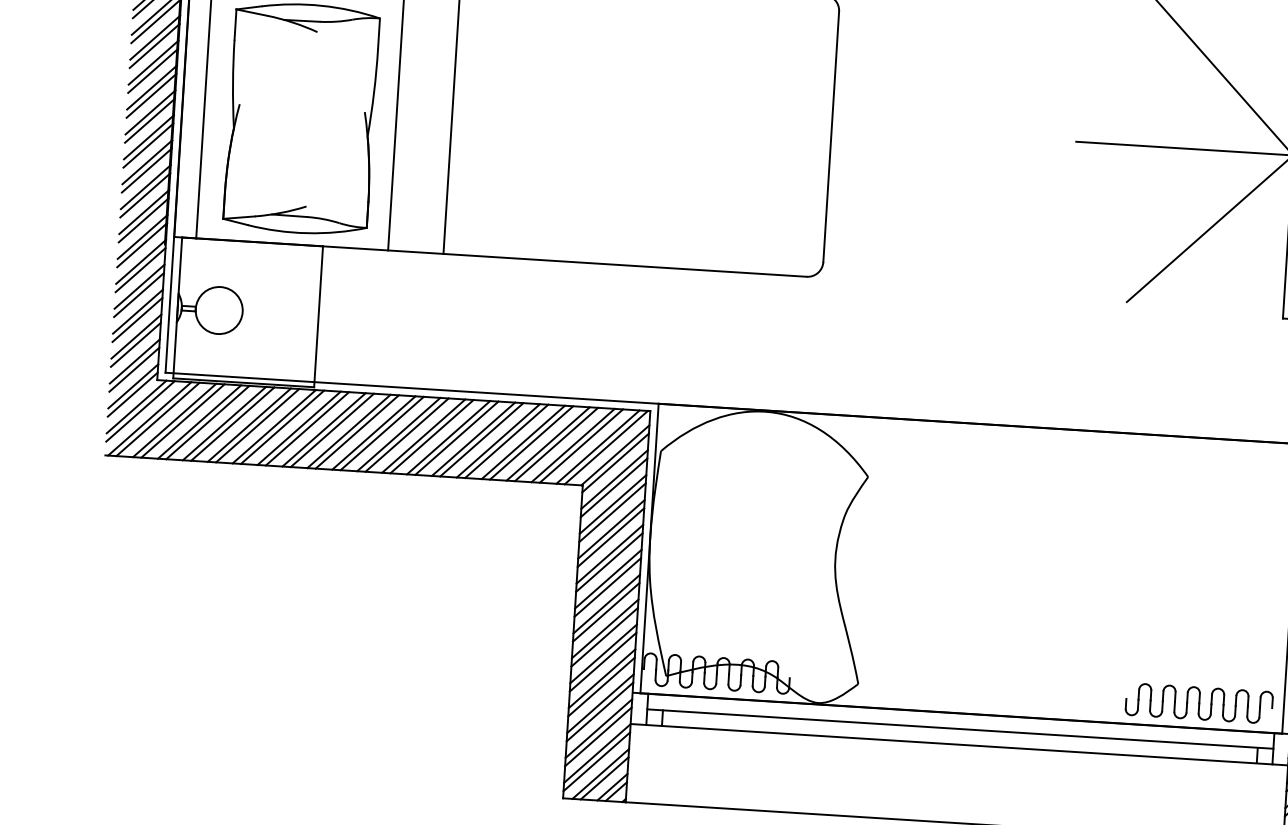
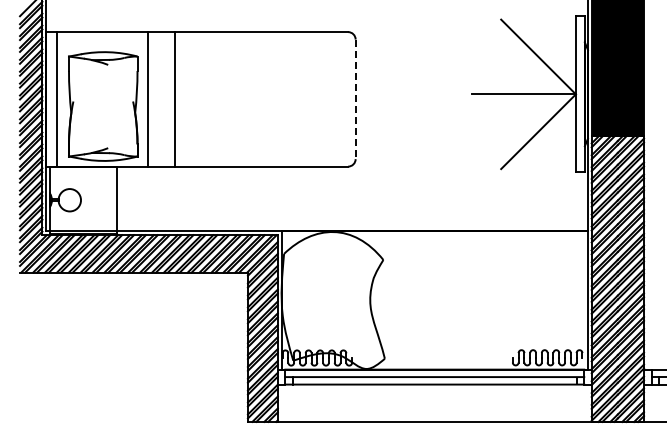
line: (830, 137) -> (355, 99), solid -> dashed

